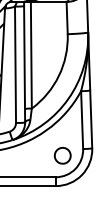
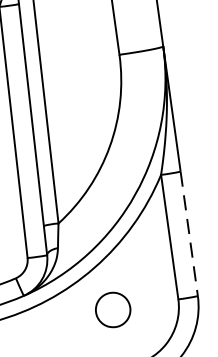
line: (91, 119) -> (189, 233), solid -> dashed
part: (62, 155) -> (112, 309), moved

